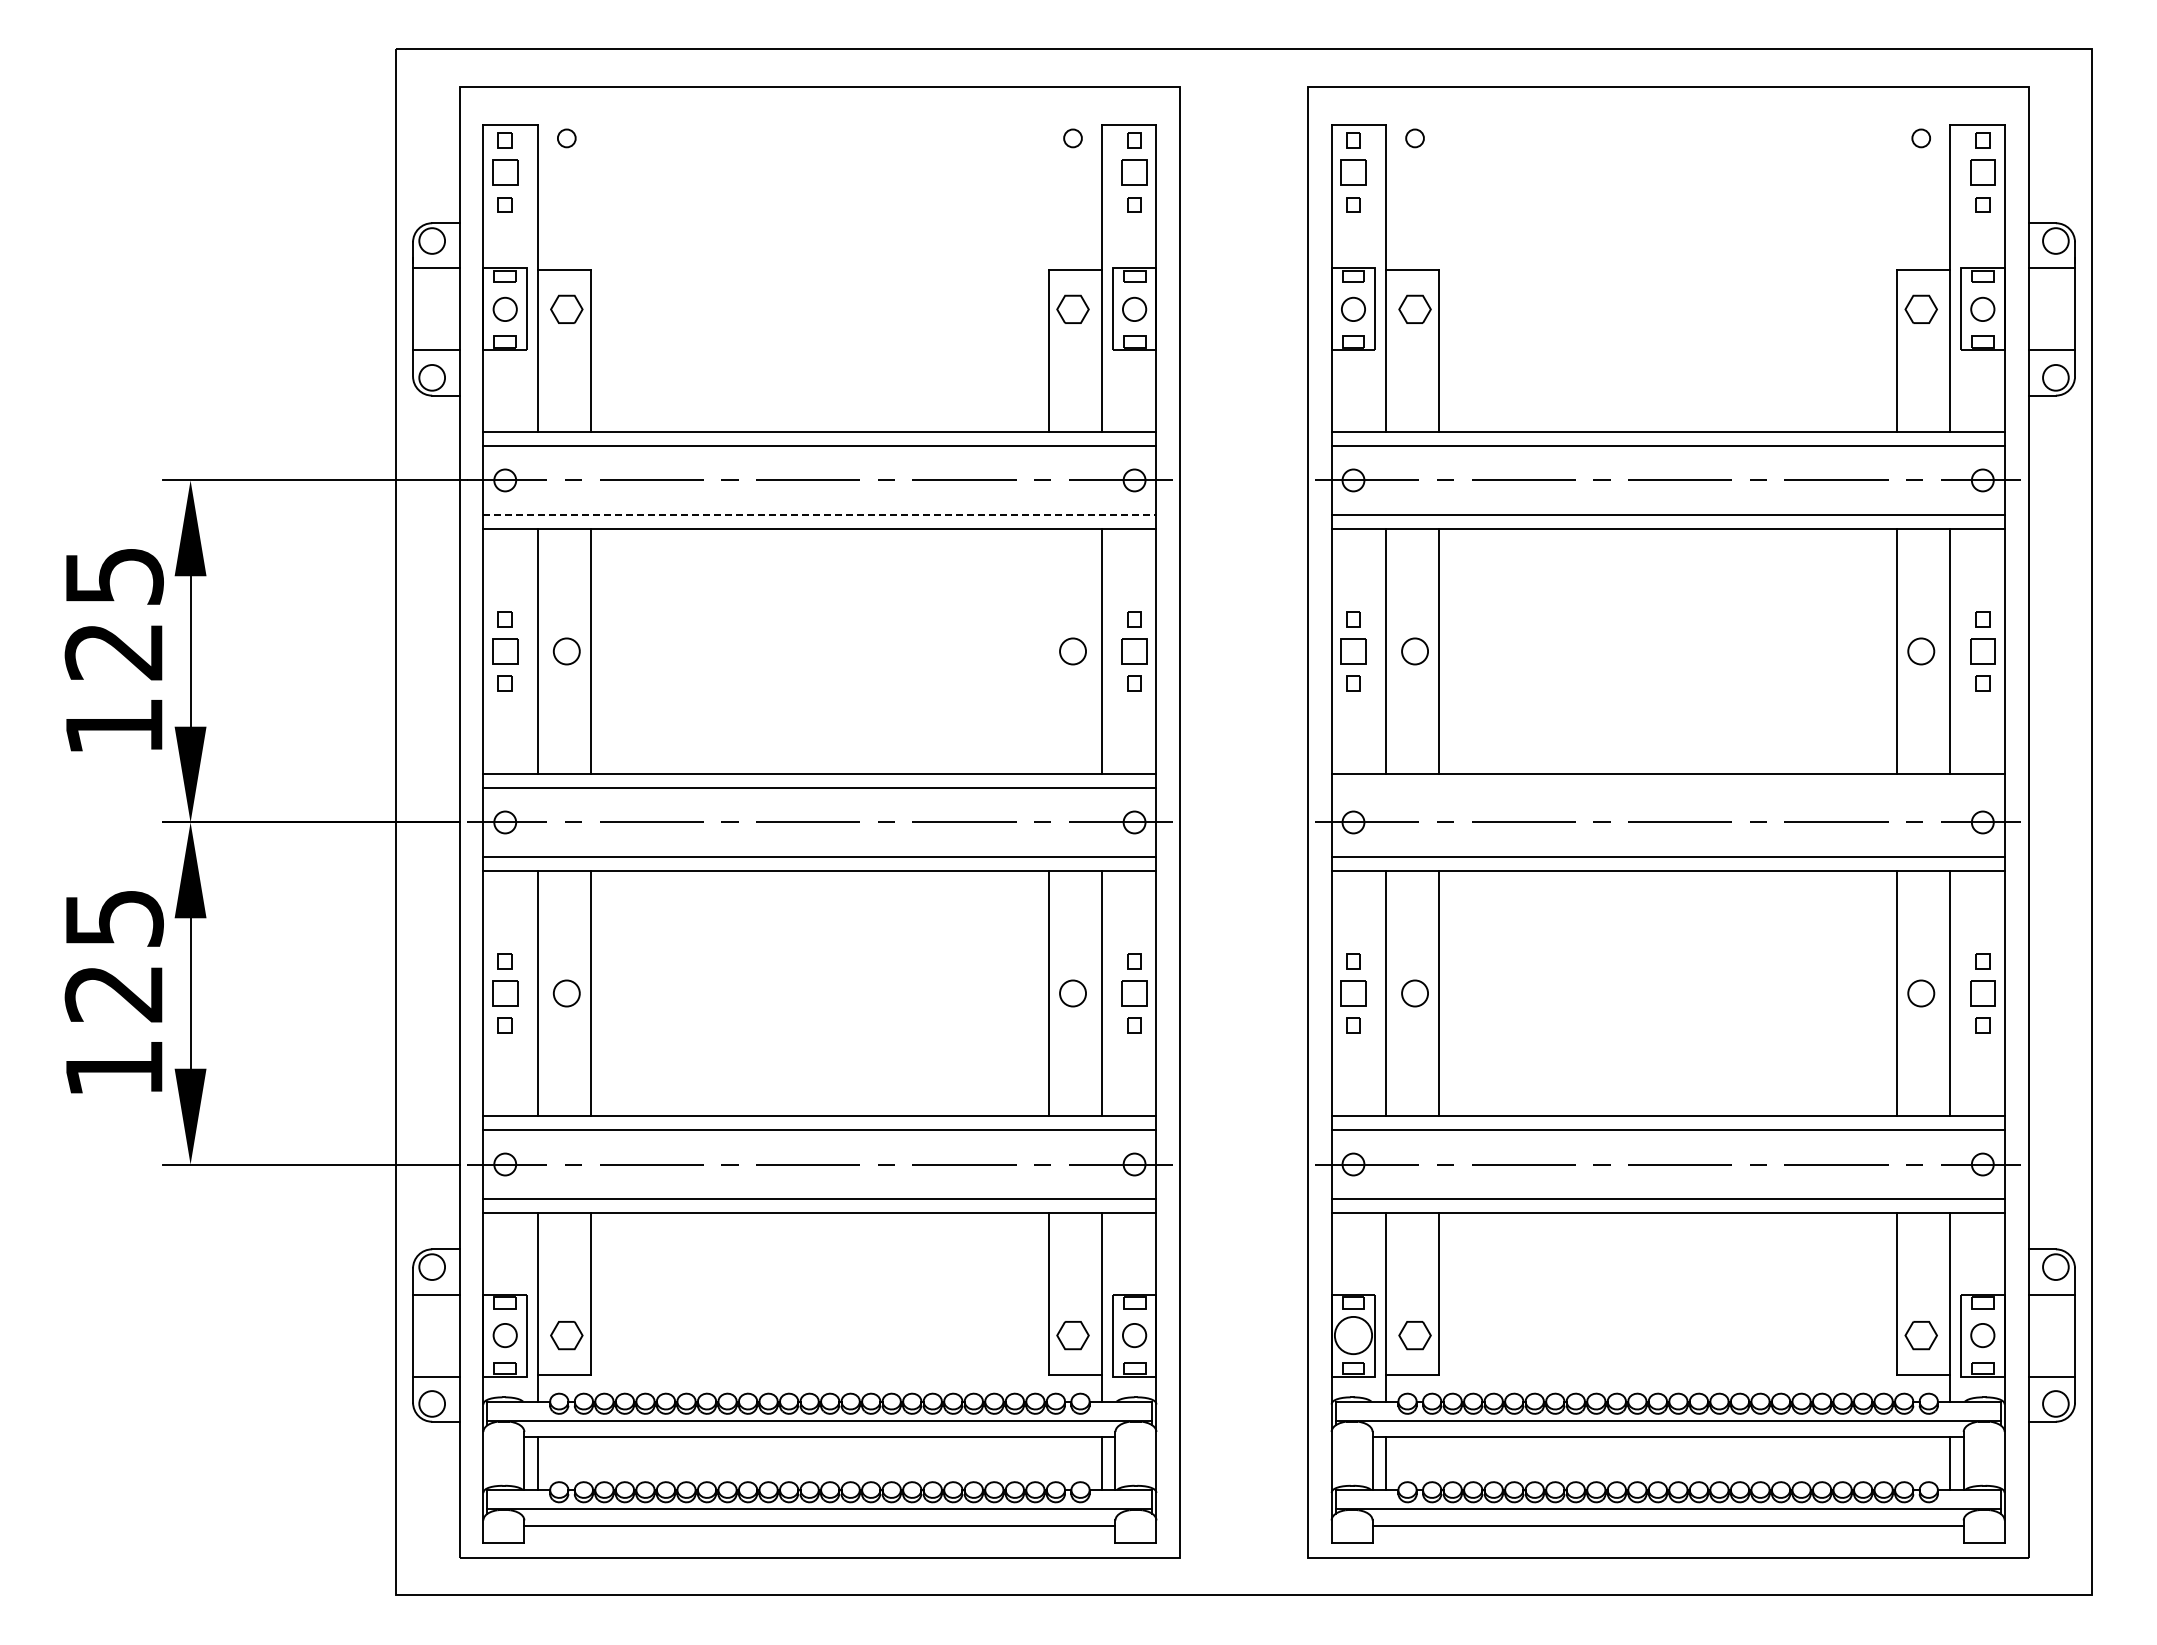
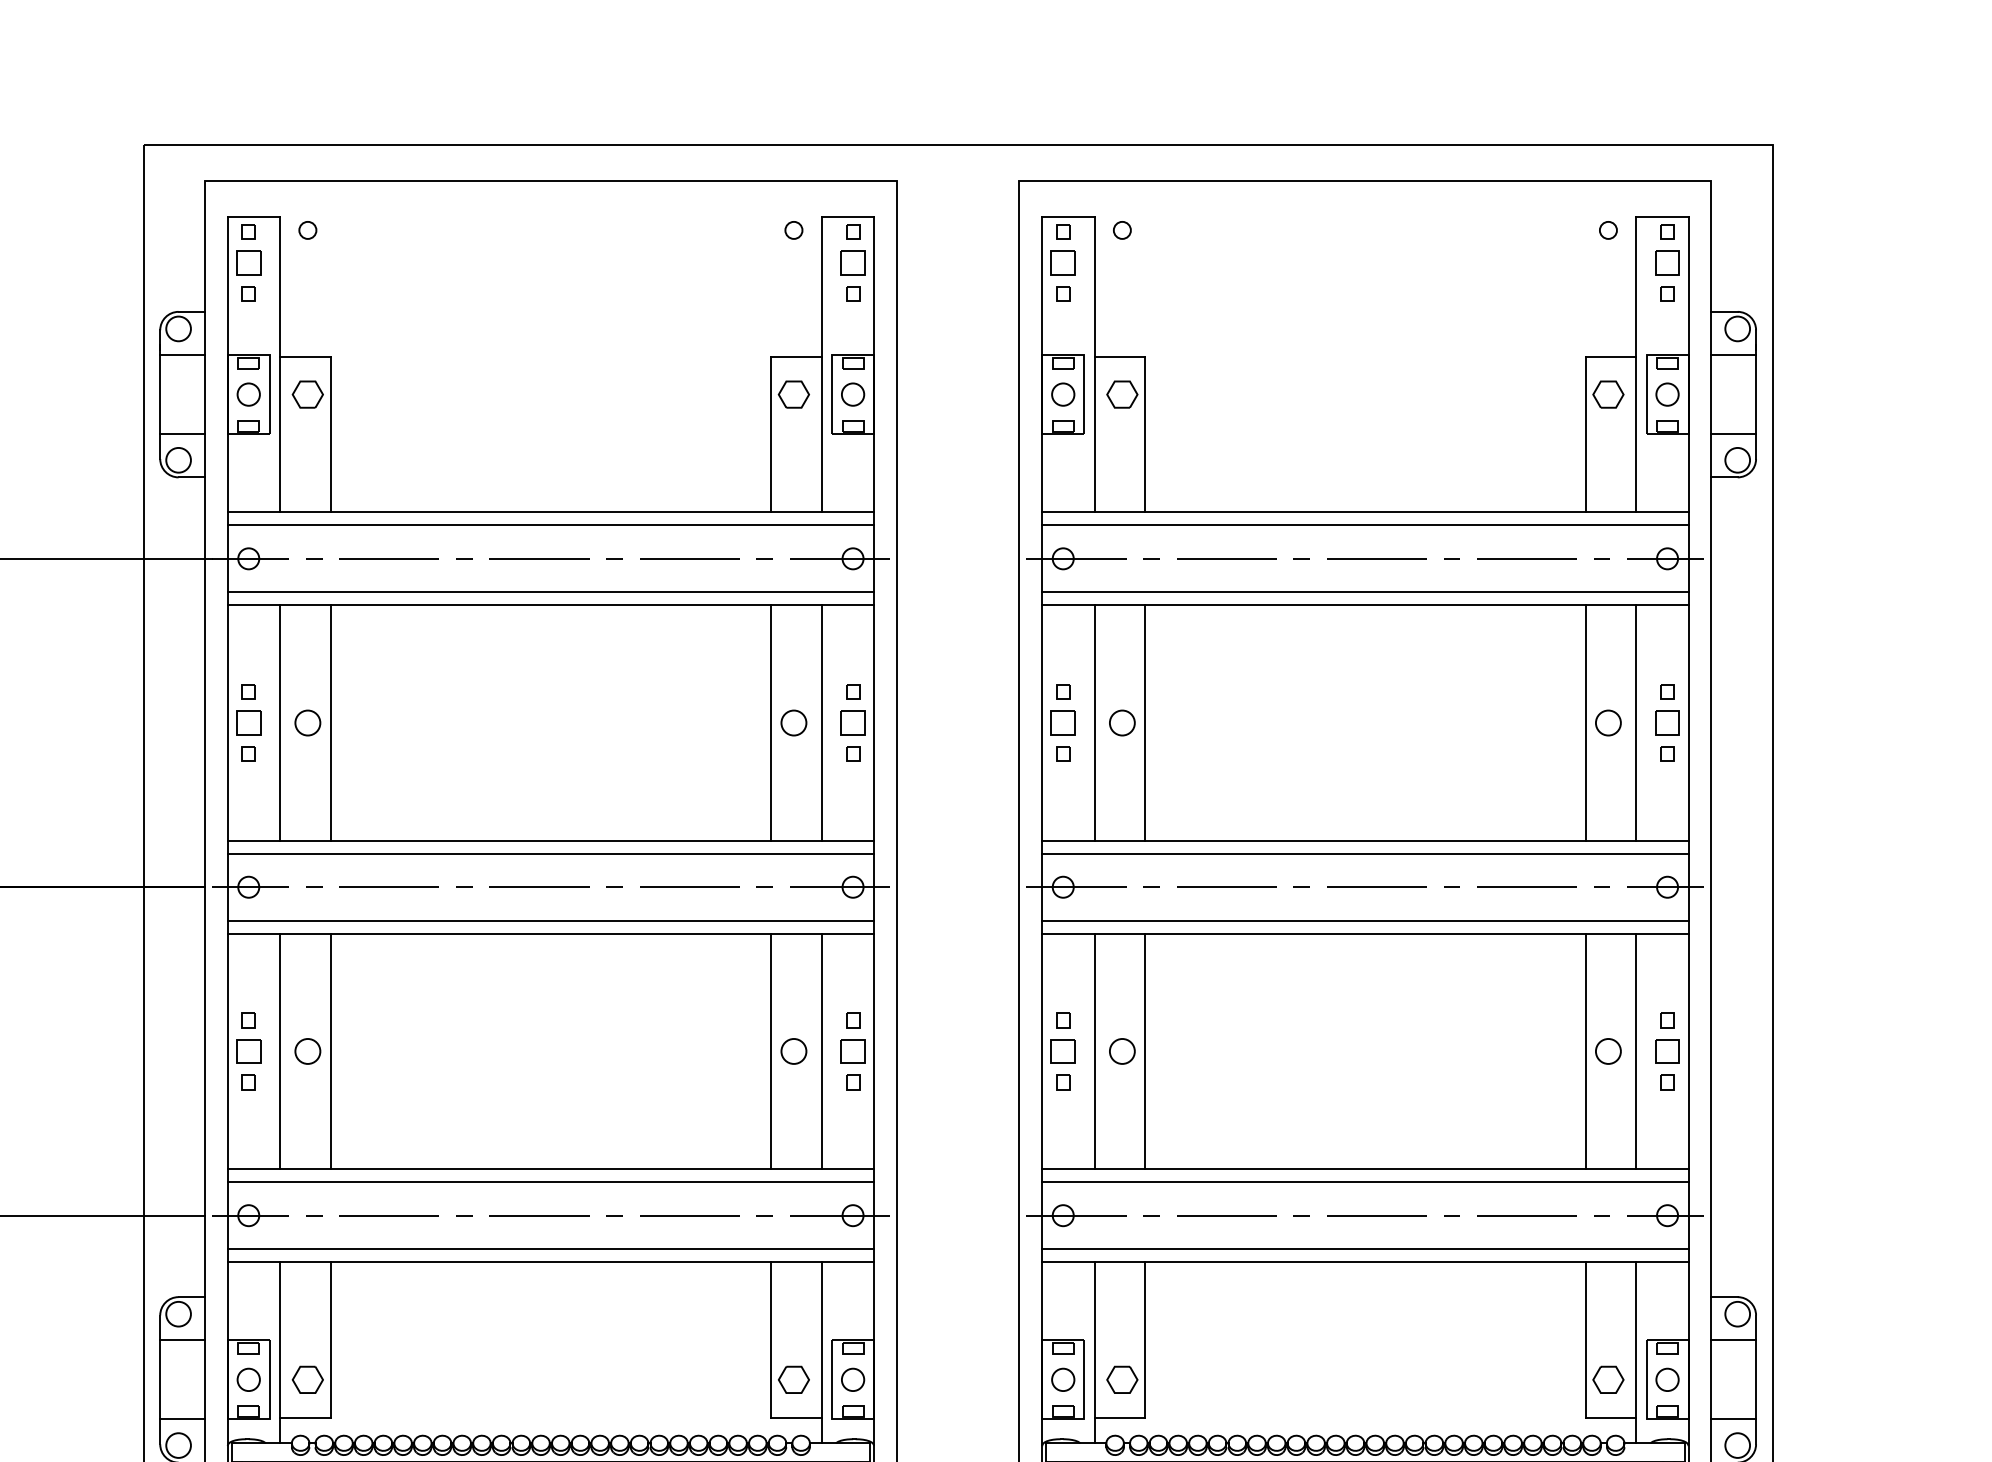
line: (819, 515) -> (550, 592), dashed -> solid
line: (1049, 651) -> (771, 723), added
line: (1667, 787) -> (1364, 853), added
circle: (1353, 1335) -> (1063, 1379), size x0.62

